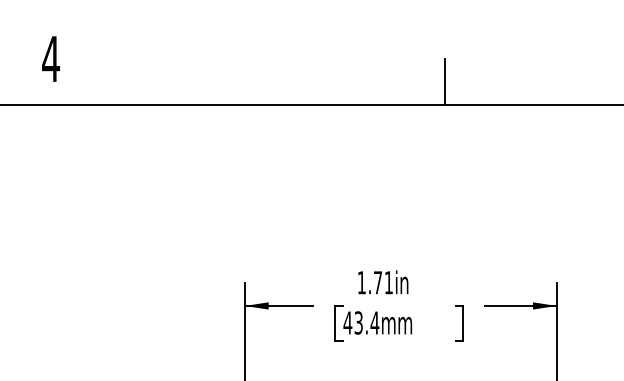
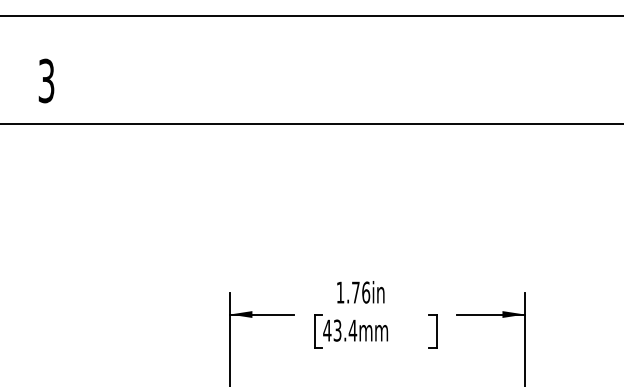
text: (51, 58) -> (46, 80), 4 -> 3
line: (444, 81) -> (418, 102), removed
text: (389, 282) -> (366, 292), 1.71in -> 1.76in

